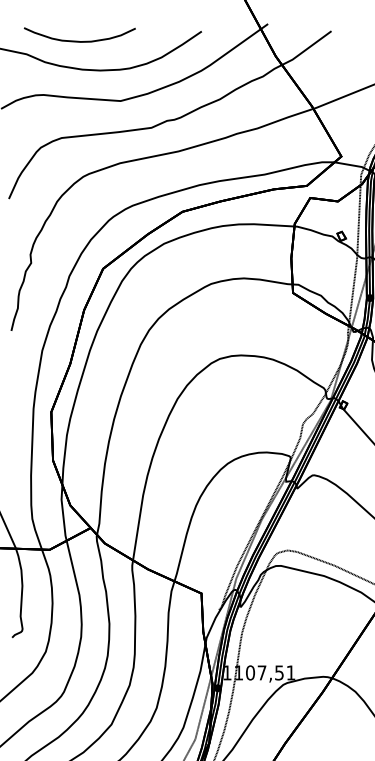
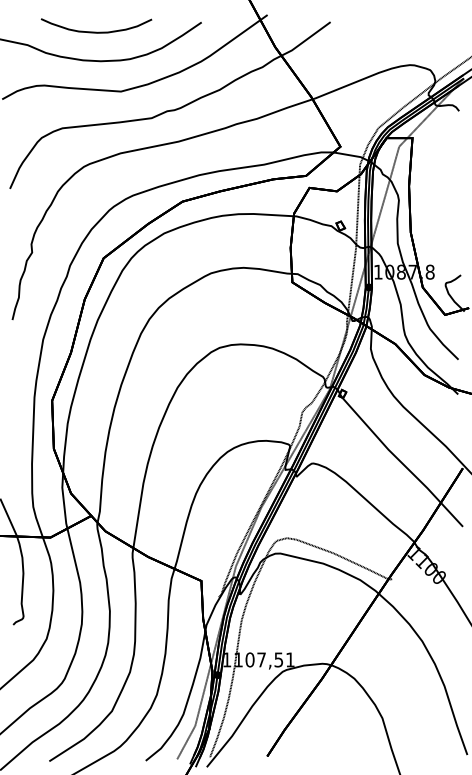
curve: (79, 40) -> (96, 31), moved

